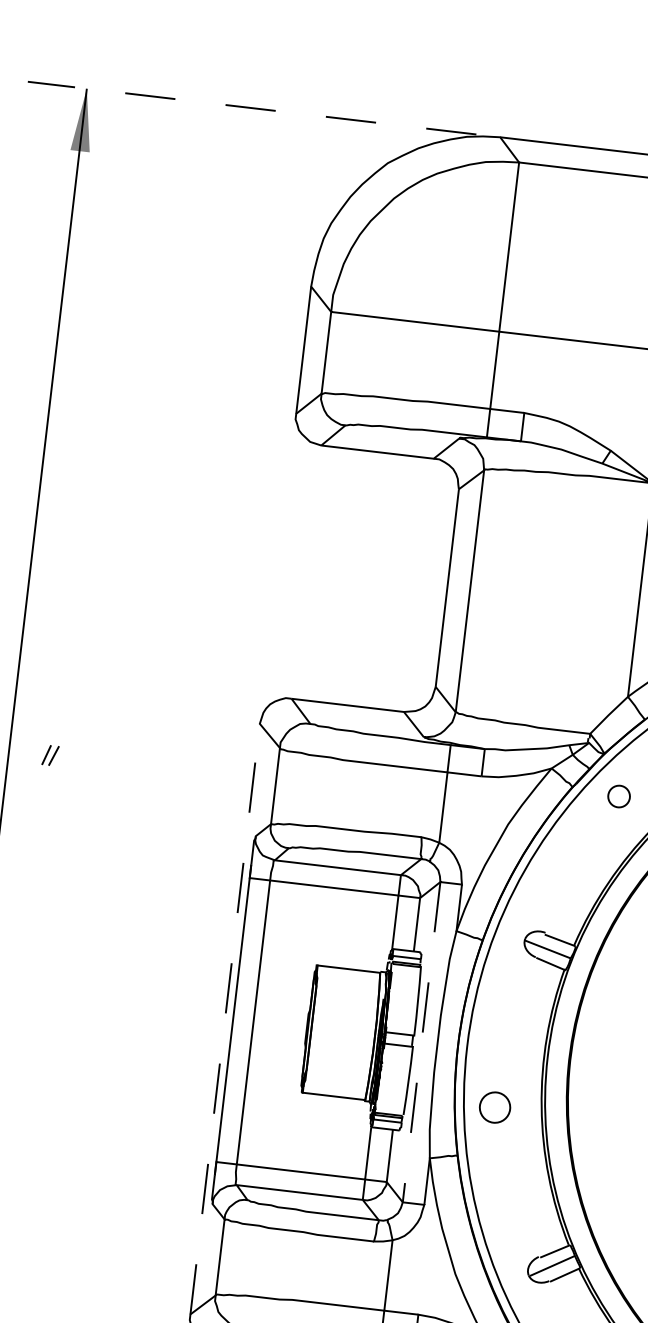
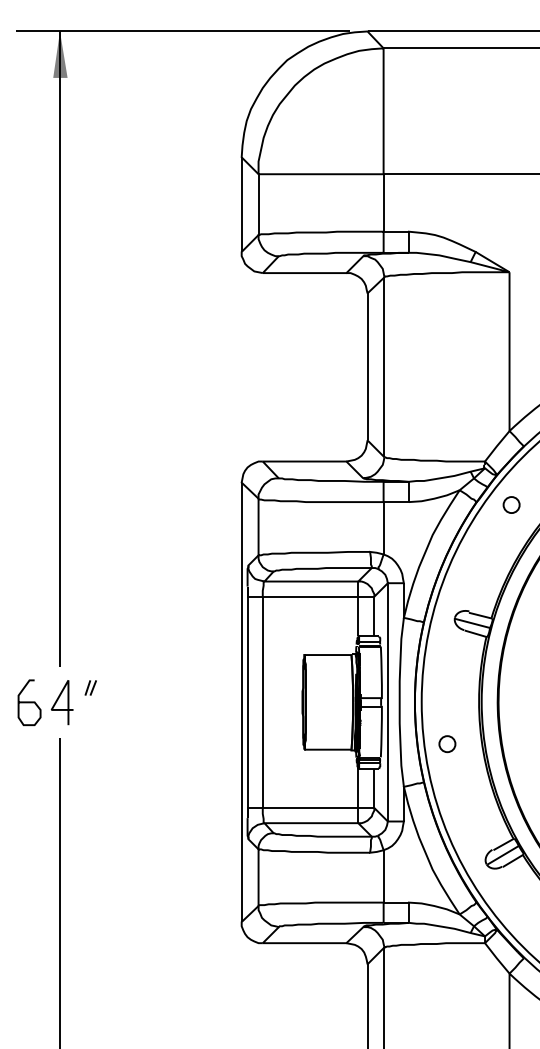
line: (251, 108) -> (182, 31), dashed -> solid
part: (50, 754) -> (90, 687), moved
line: (224, 1019) -> (241, 702), dashed -> solid
line: (421, 1042) -> (387, 702), dashed -> solid
circle: (495, 1108) -> (447, 744), size x0.71

